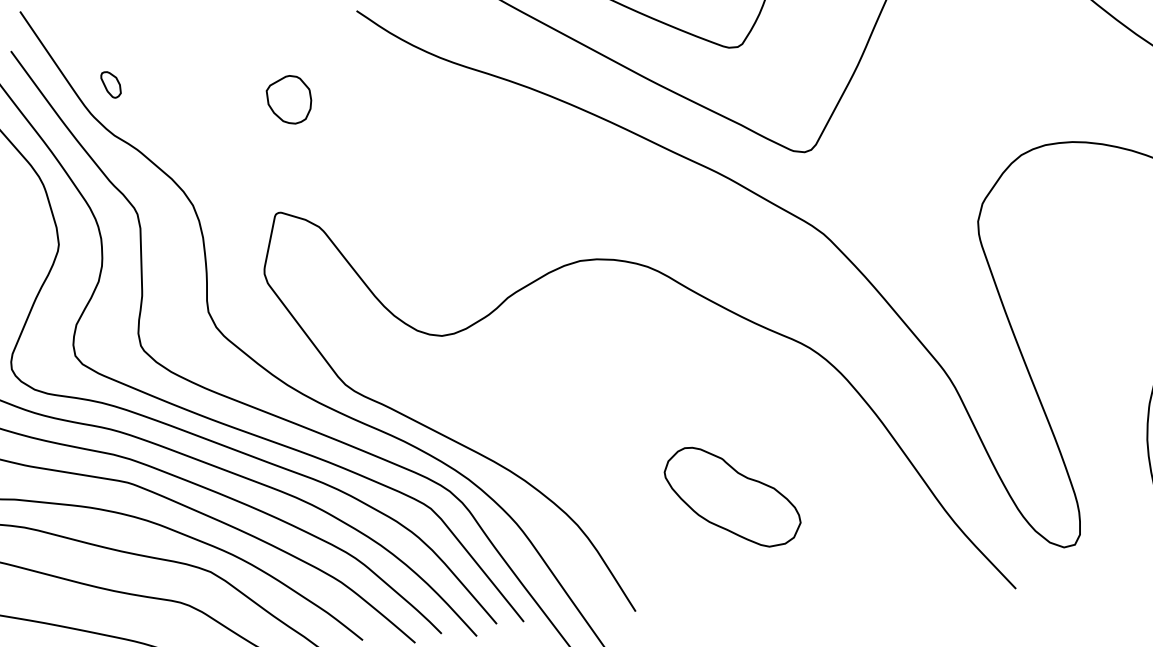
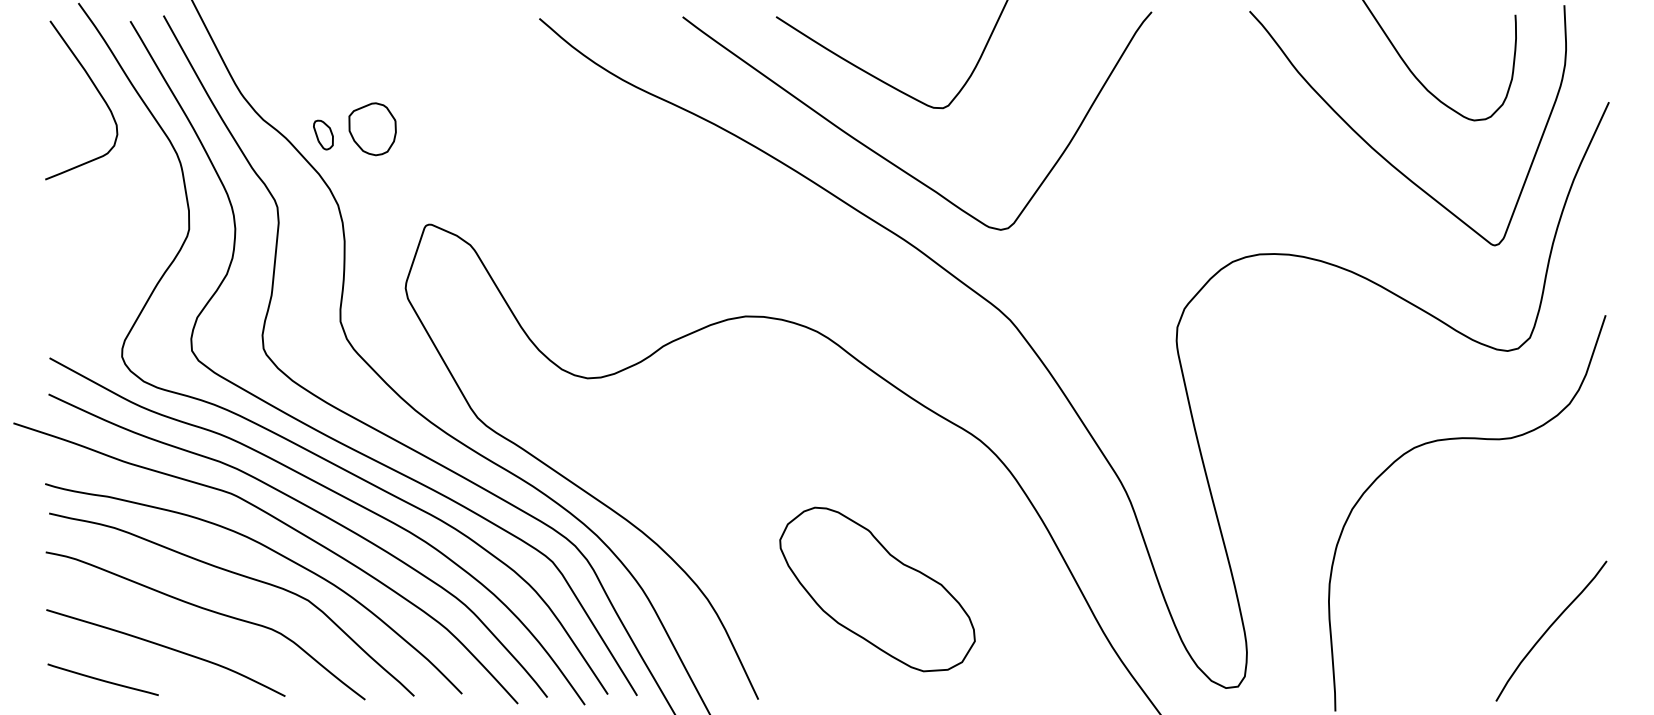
part: (111, 84) -> (323, 134), moved
part: (289, 100) -> (372, 129), moved
part: (732, 496) -> (877, 589), size x1.4

